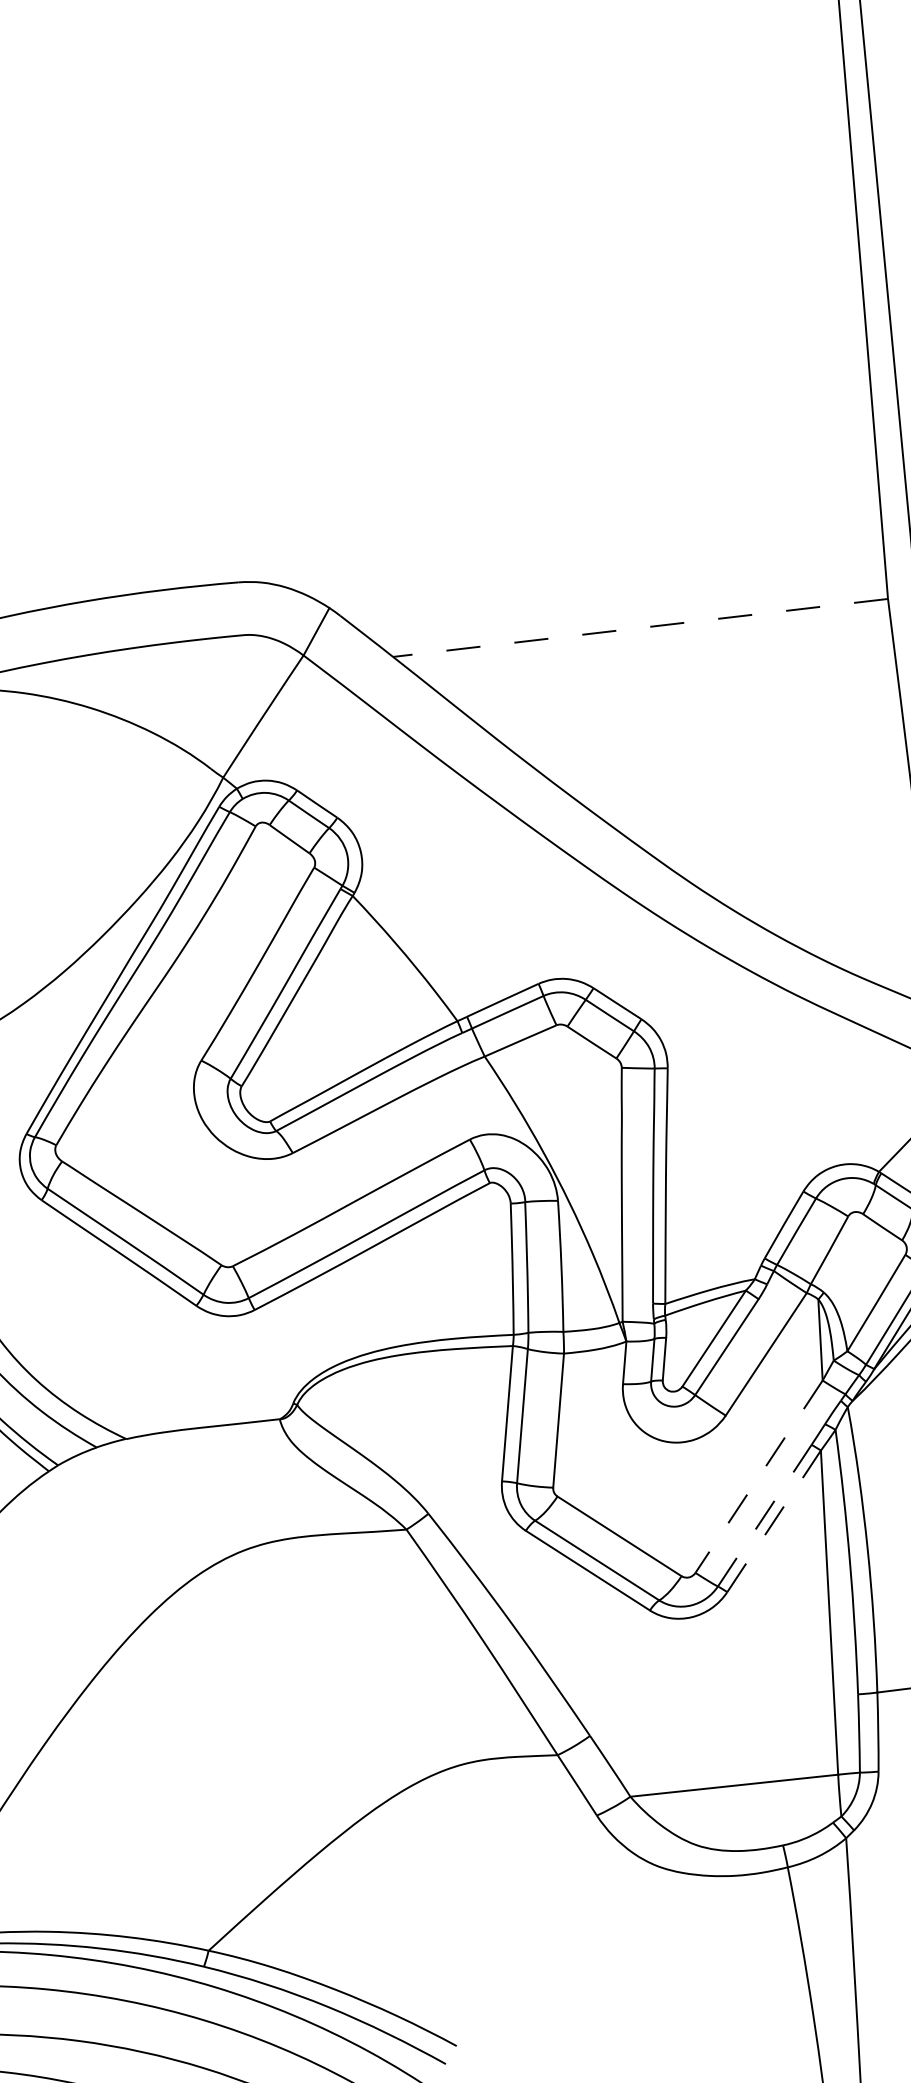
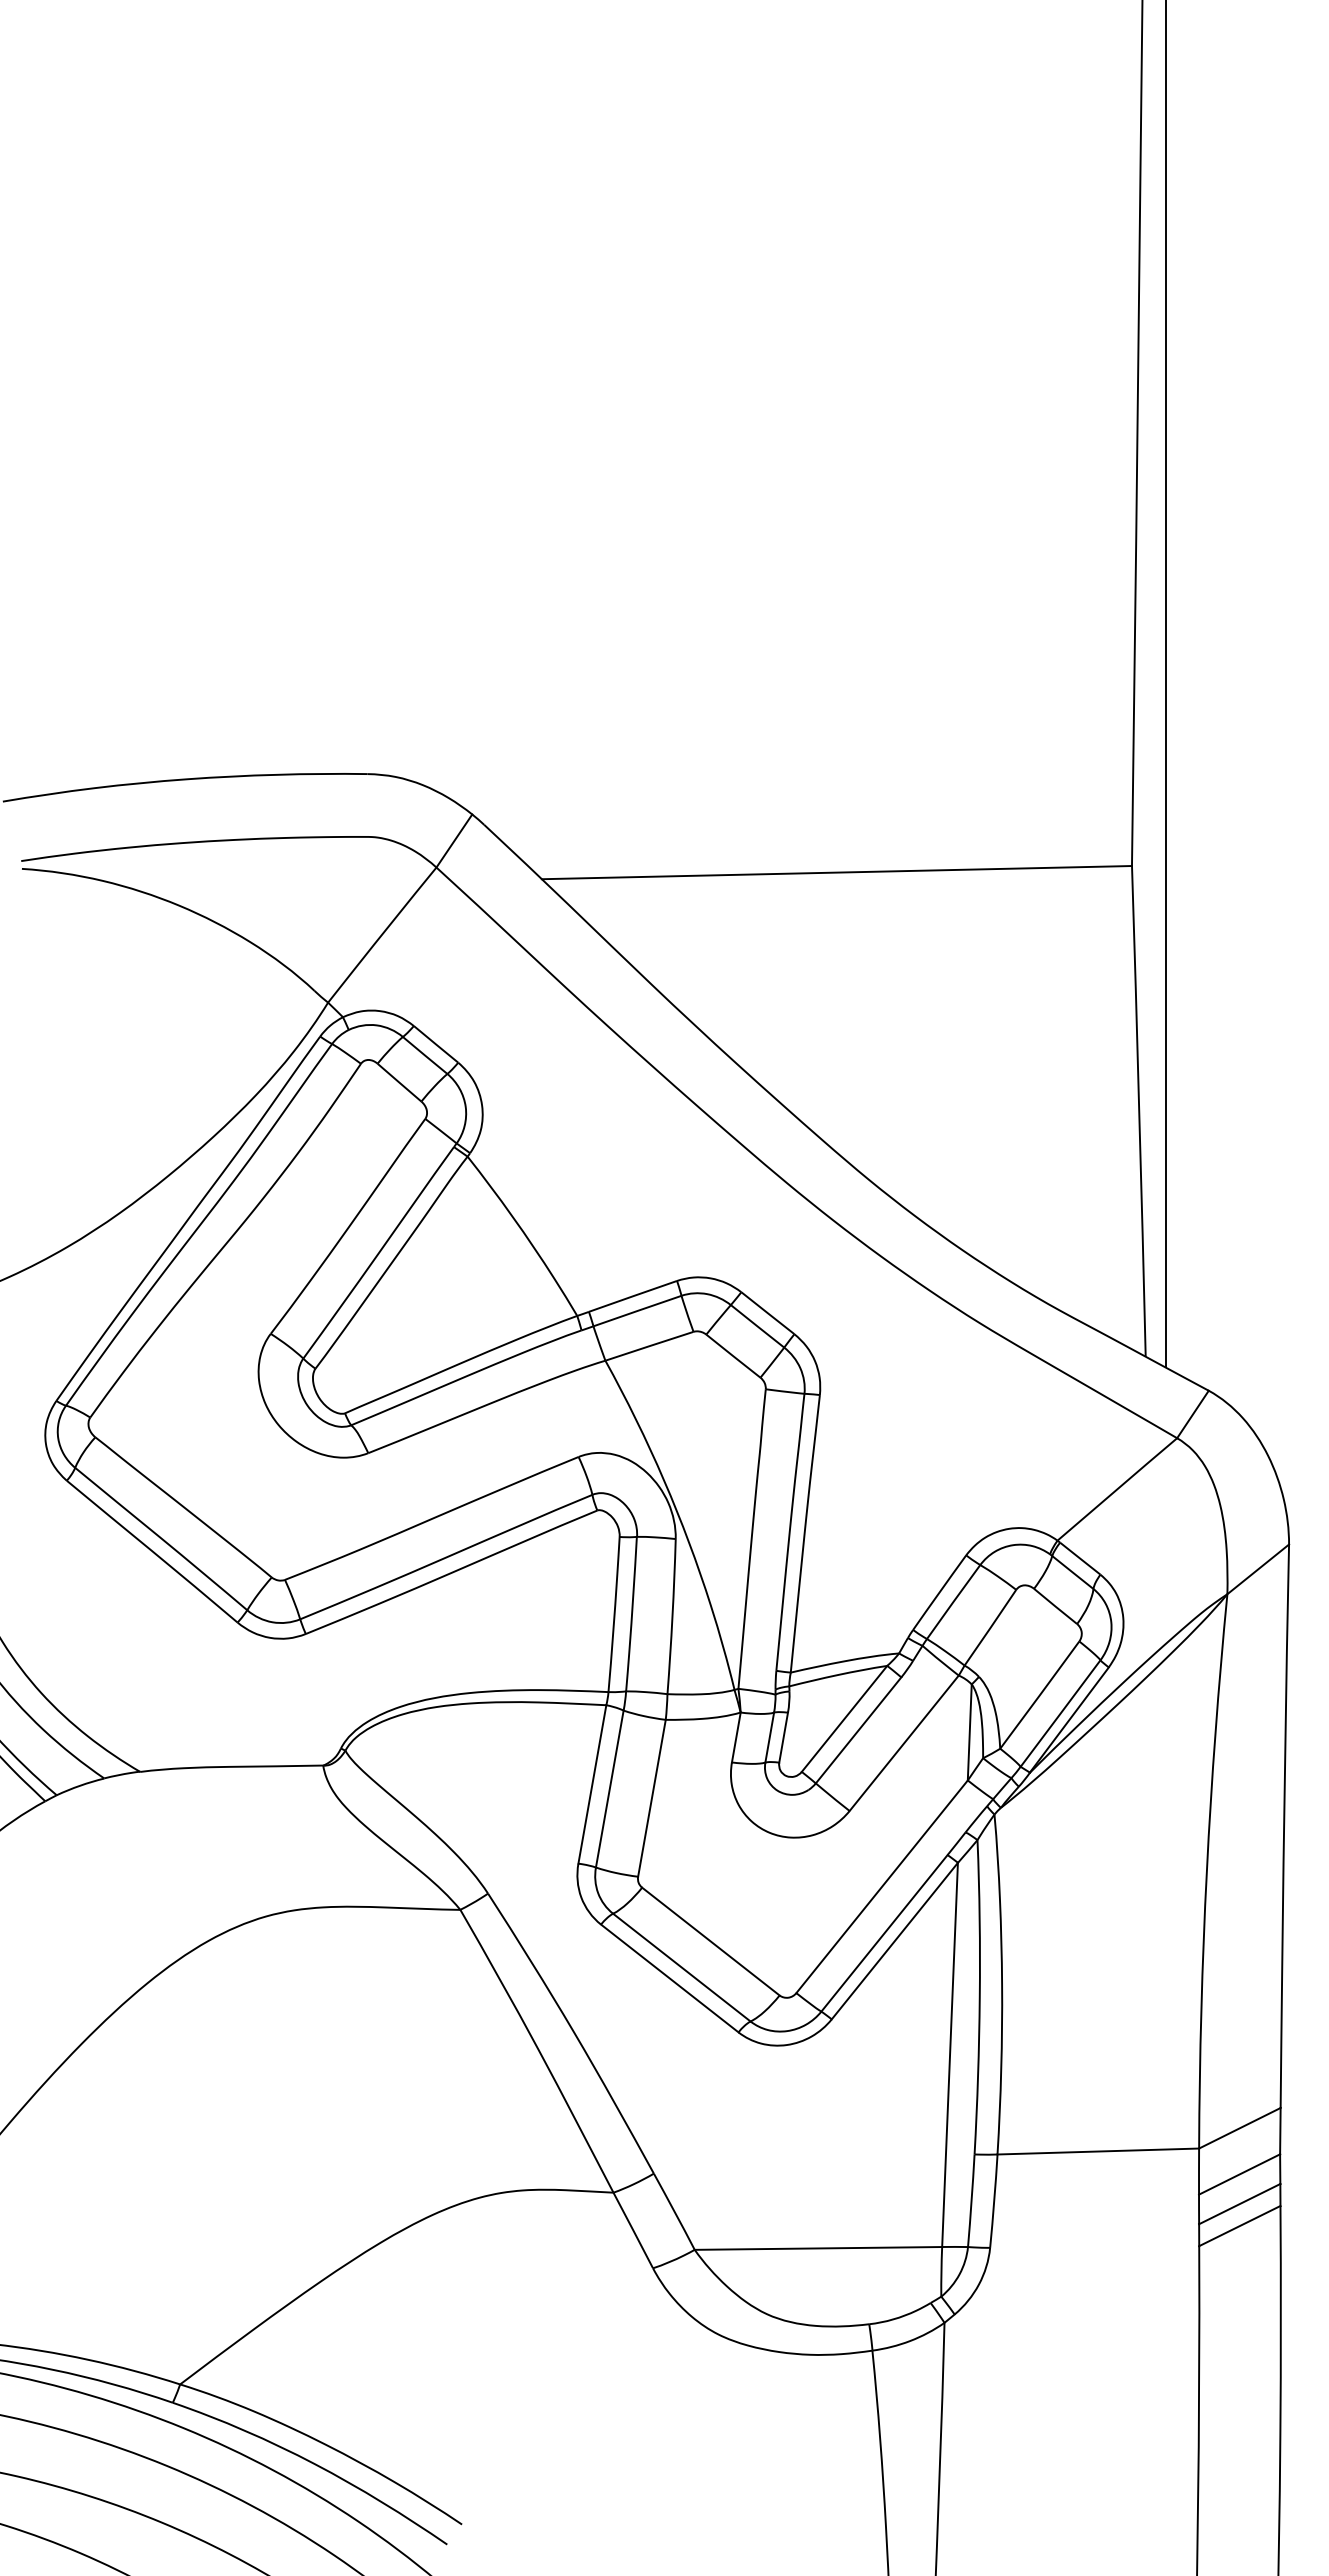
line: (640, 627) -> (836, 872), dashed -> solid
line: (759, 1476) -> (882, 1886), dashed -> solid
line: (764, 1515) -> (884, 1933), dashed -> solid
line: (773, 1521) -> (894, 1941), dashed -> solid

